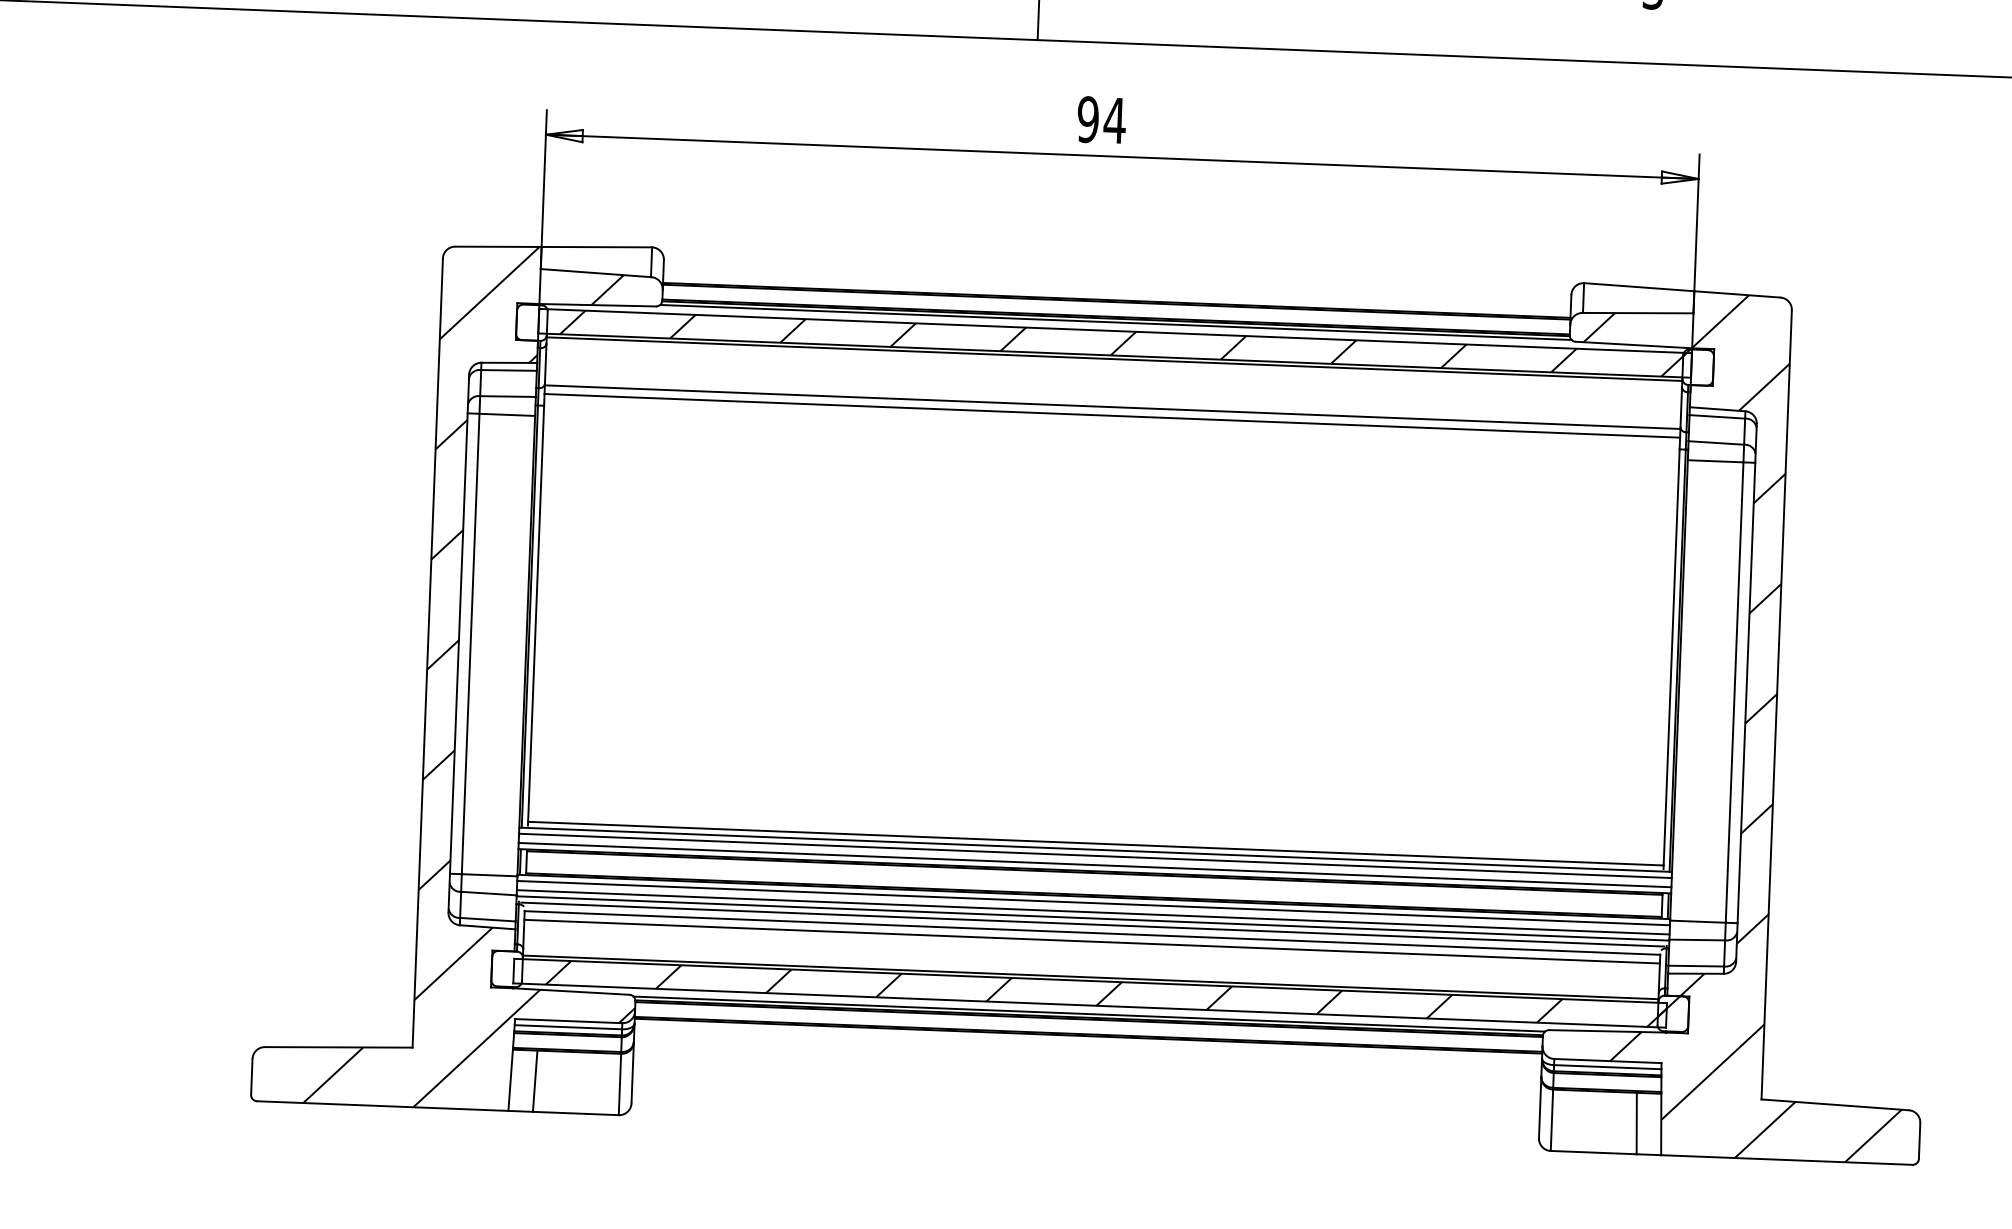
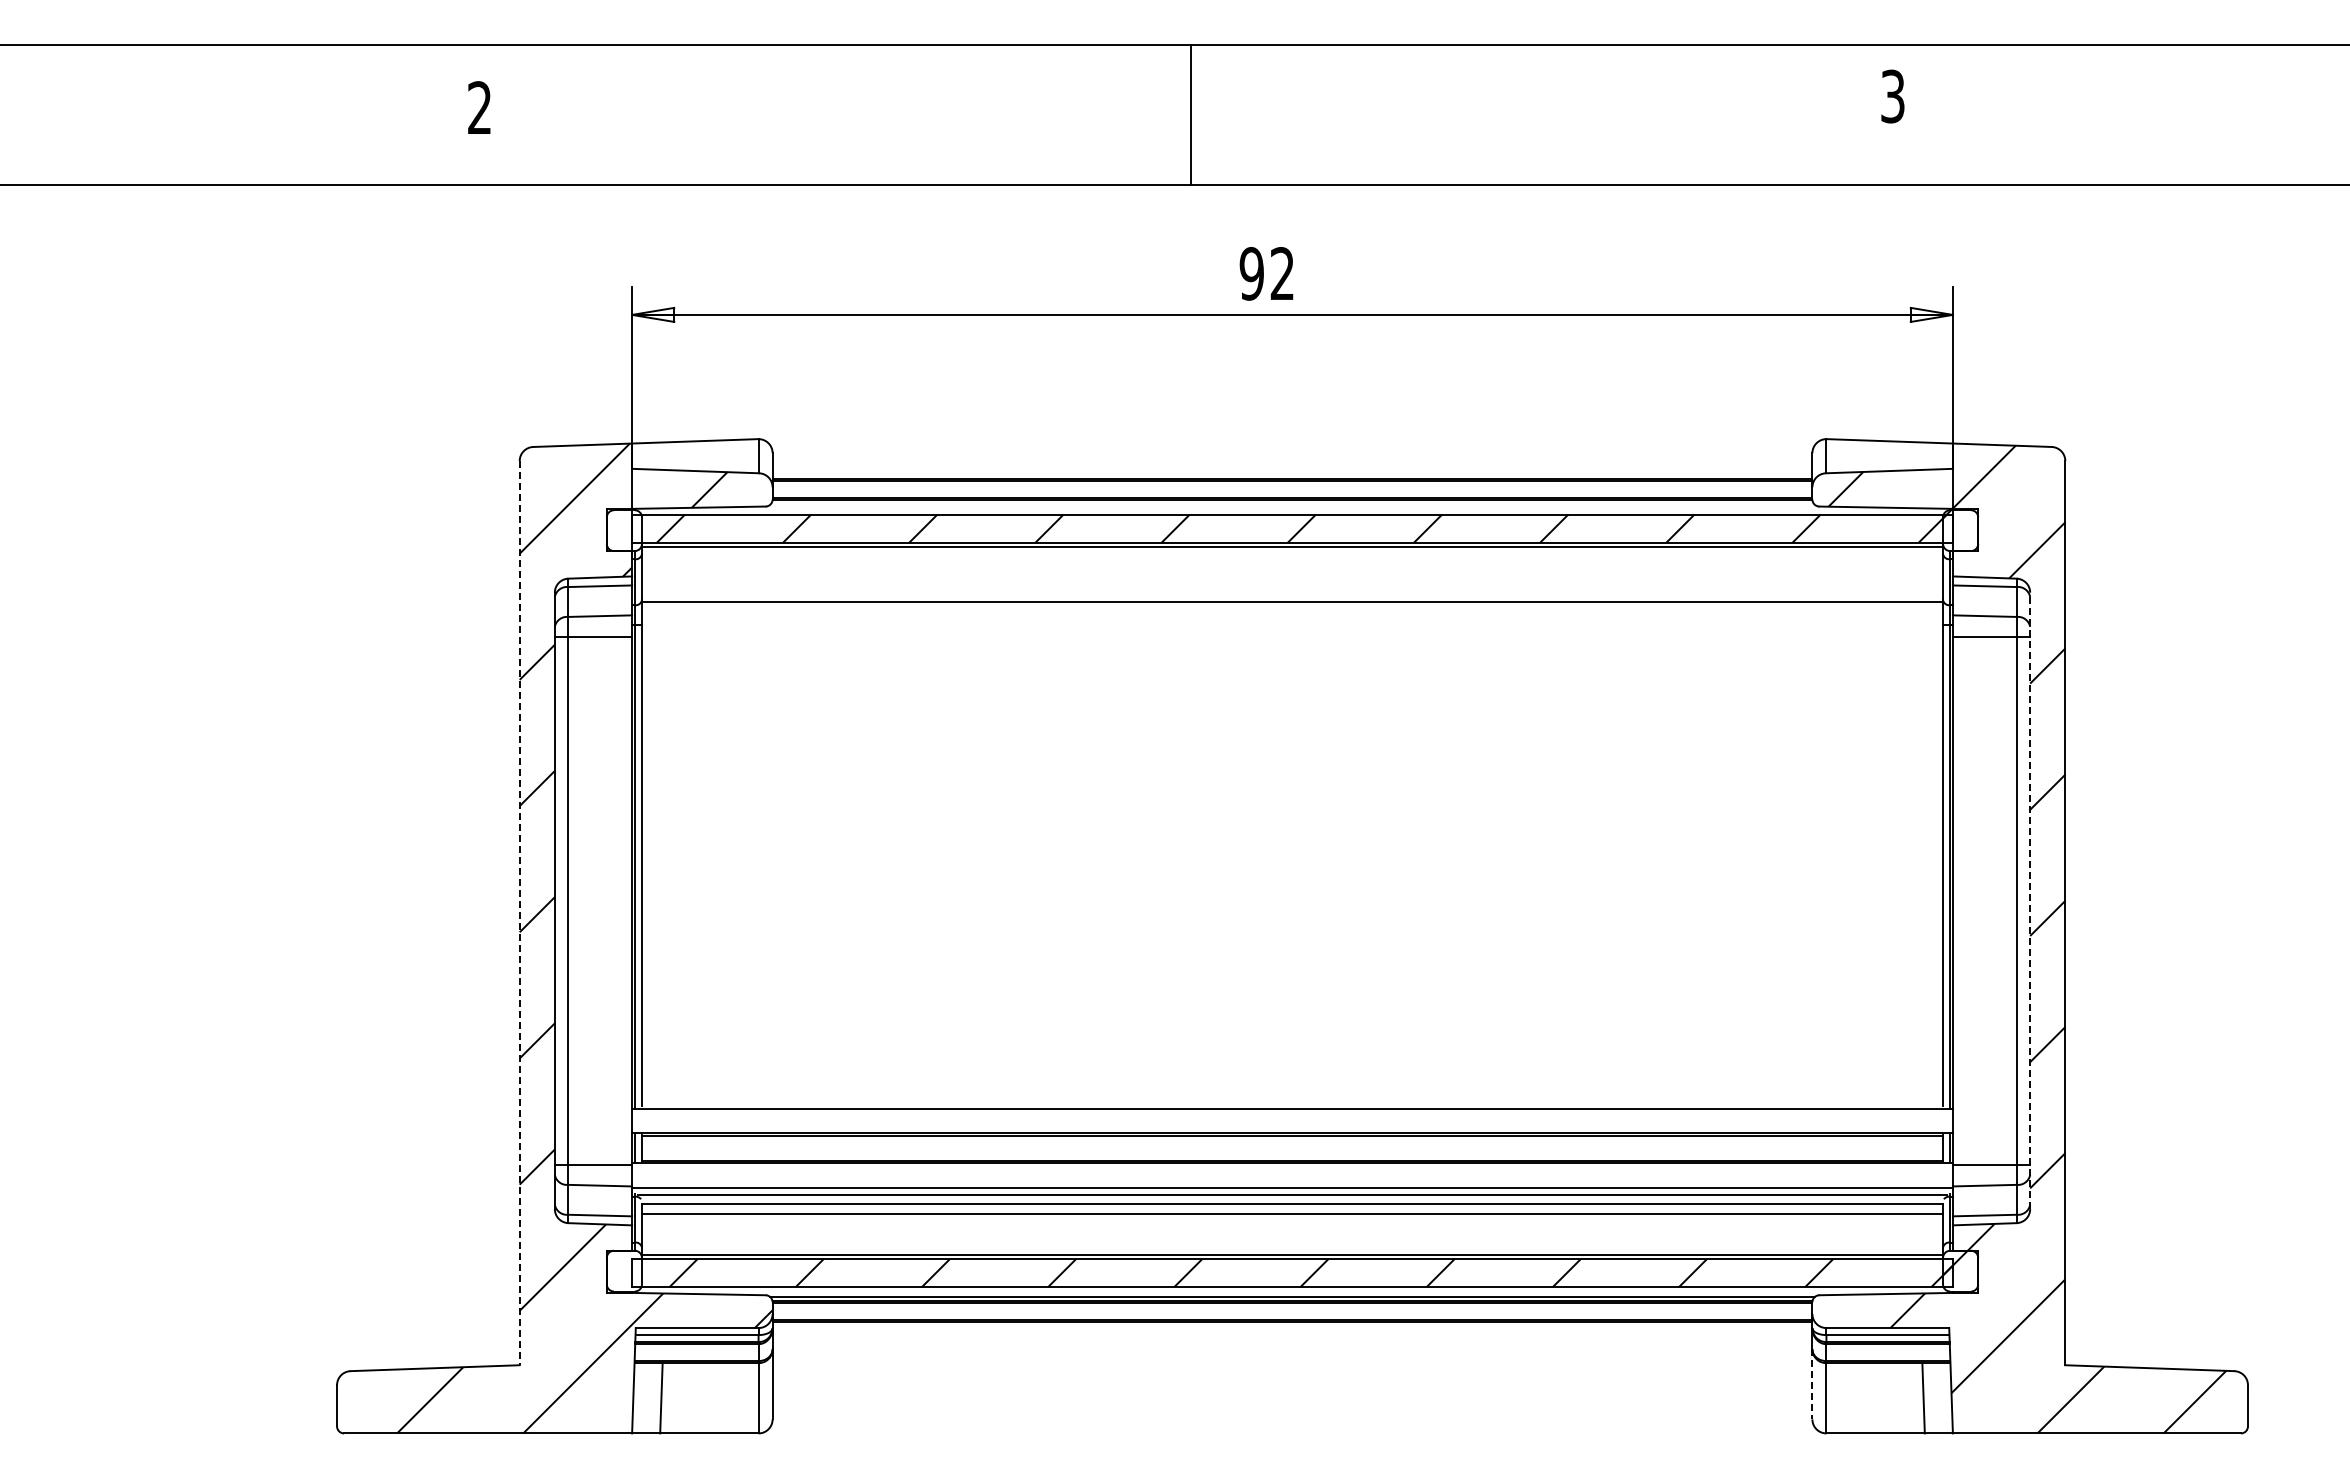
text: (1114, 120) -> (1282, 273), 94 -> 92
line: (1115, 322) -> (1292, 504), removed
line: (1112, 415) -> (1292, 611), removed
line: (427, 653) -> (519, 913), solid -> dashed
line: (1746, 692) -> (2030, 900), solid -> dashed
line: (1095, 843) -> (1292, 1101), removed
line: (1095, 855) -> (1292, 1115), removed
line: (1095, 865) -> (1292, 1126), removed
line: (1093, 902) -> (1292, 1169), removed
line: (1093, 912) -> (1292, 1180), removed
line: (1540, 1107) -> (1812, 1384), solid -> dashed

